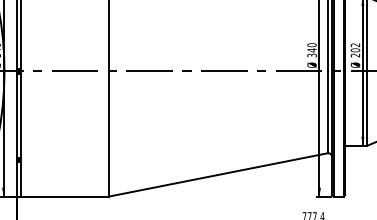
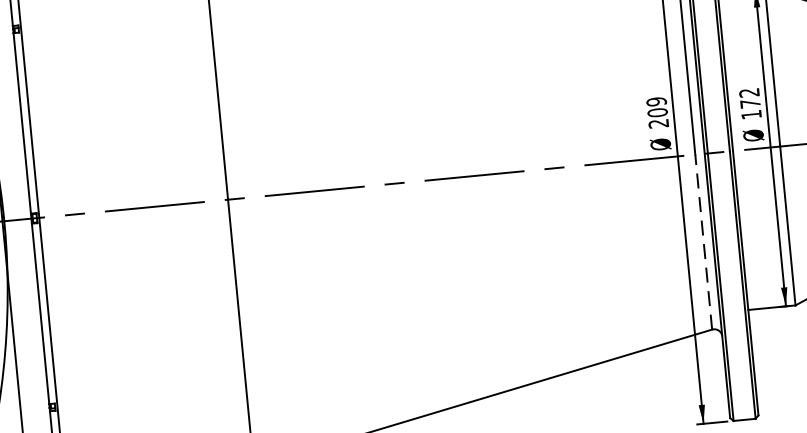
text: (311, 50) -> (656, 113), 340 -> 209
text: (355, 52) -> (750, 108), 202 -> 172
line: (327, 112) -> (703, 242), solid -> dashed

